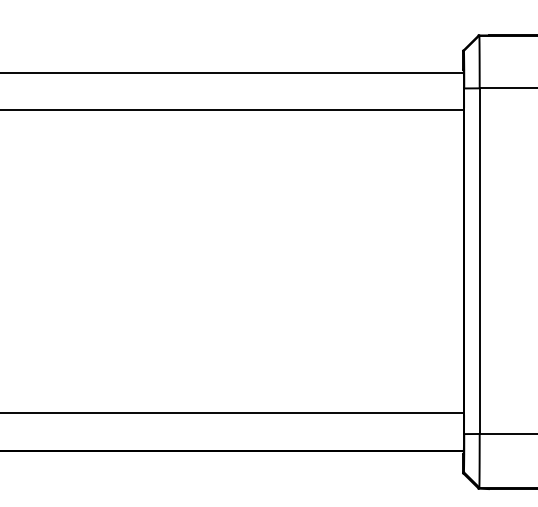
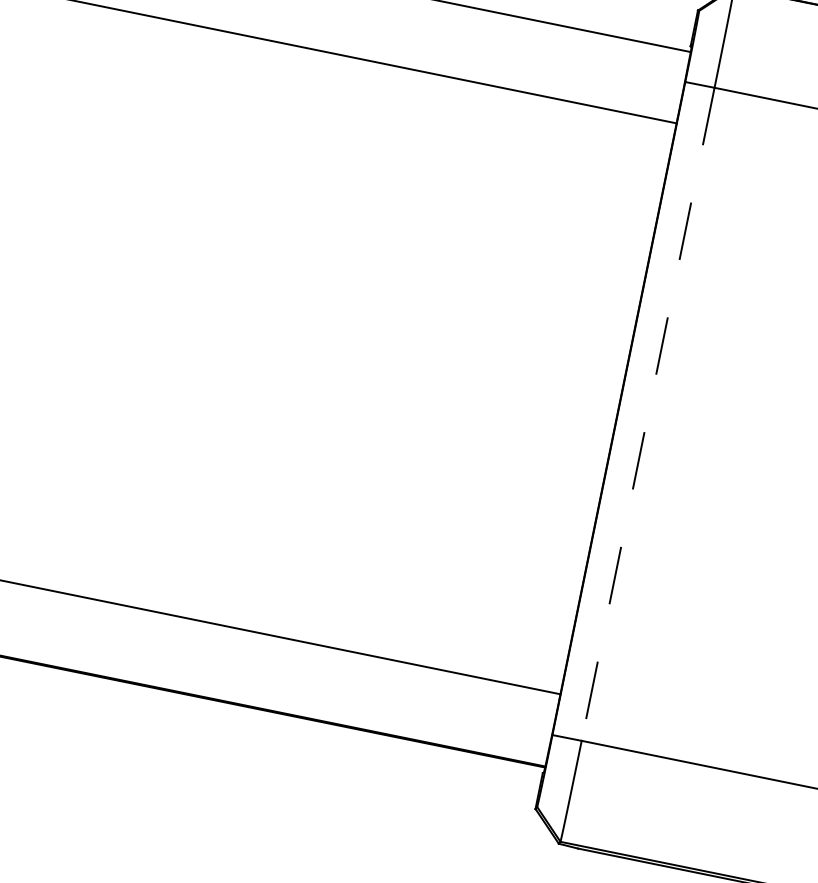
line: (479, 261) -> (647, 414), solid -> dashed

